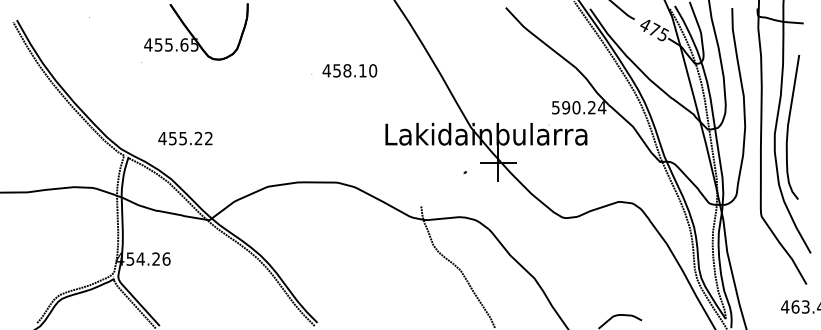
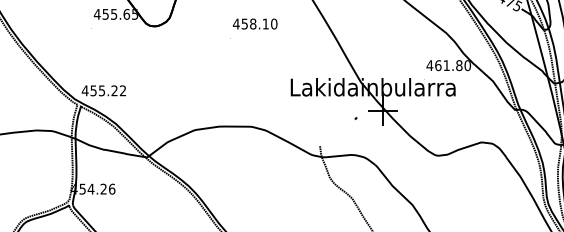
text: (349, 70) -> (254, 23), moved
text: (578, 107) -> (448, 65), 590.24 -> 461.80
text: (185, 138) -> (103, 90), moved

